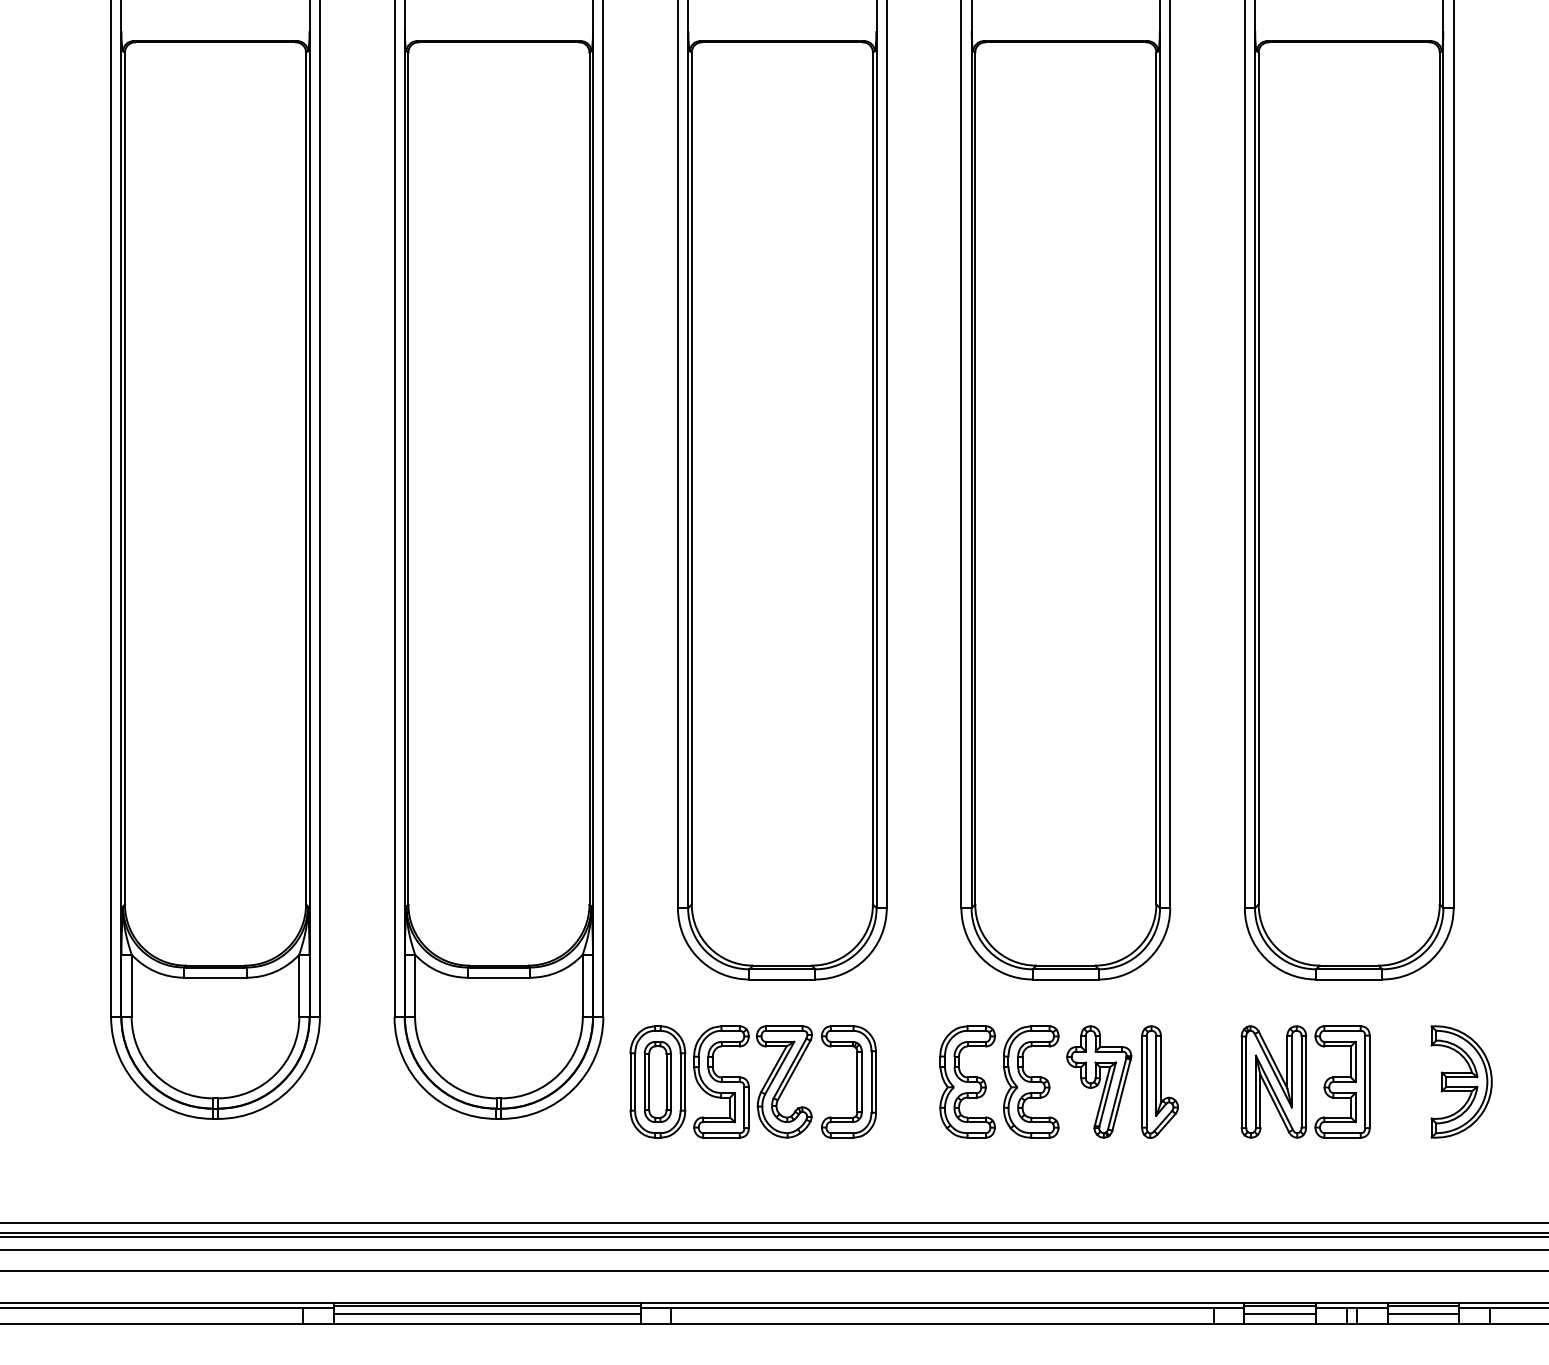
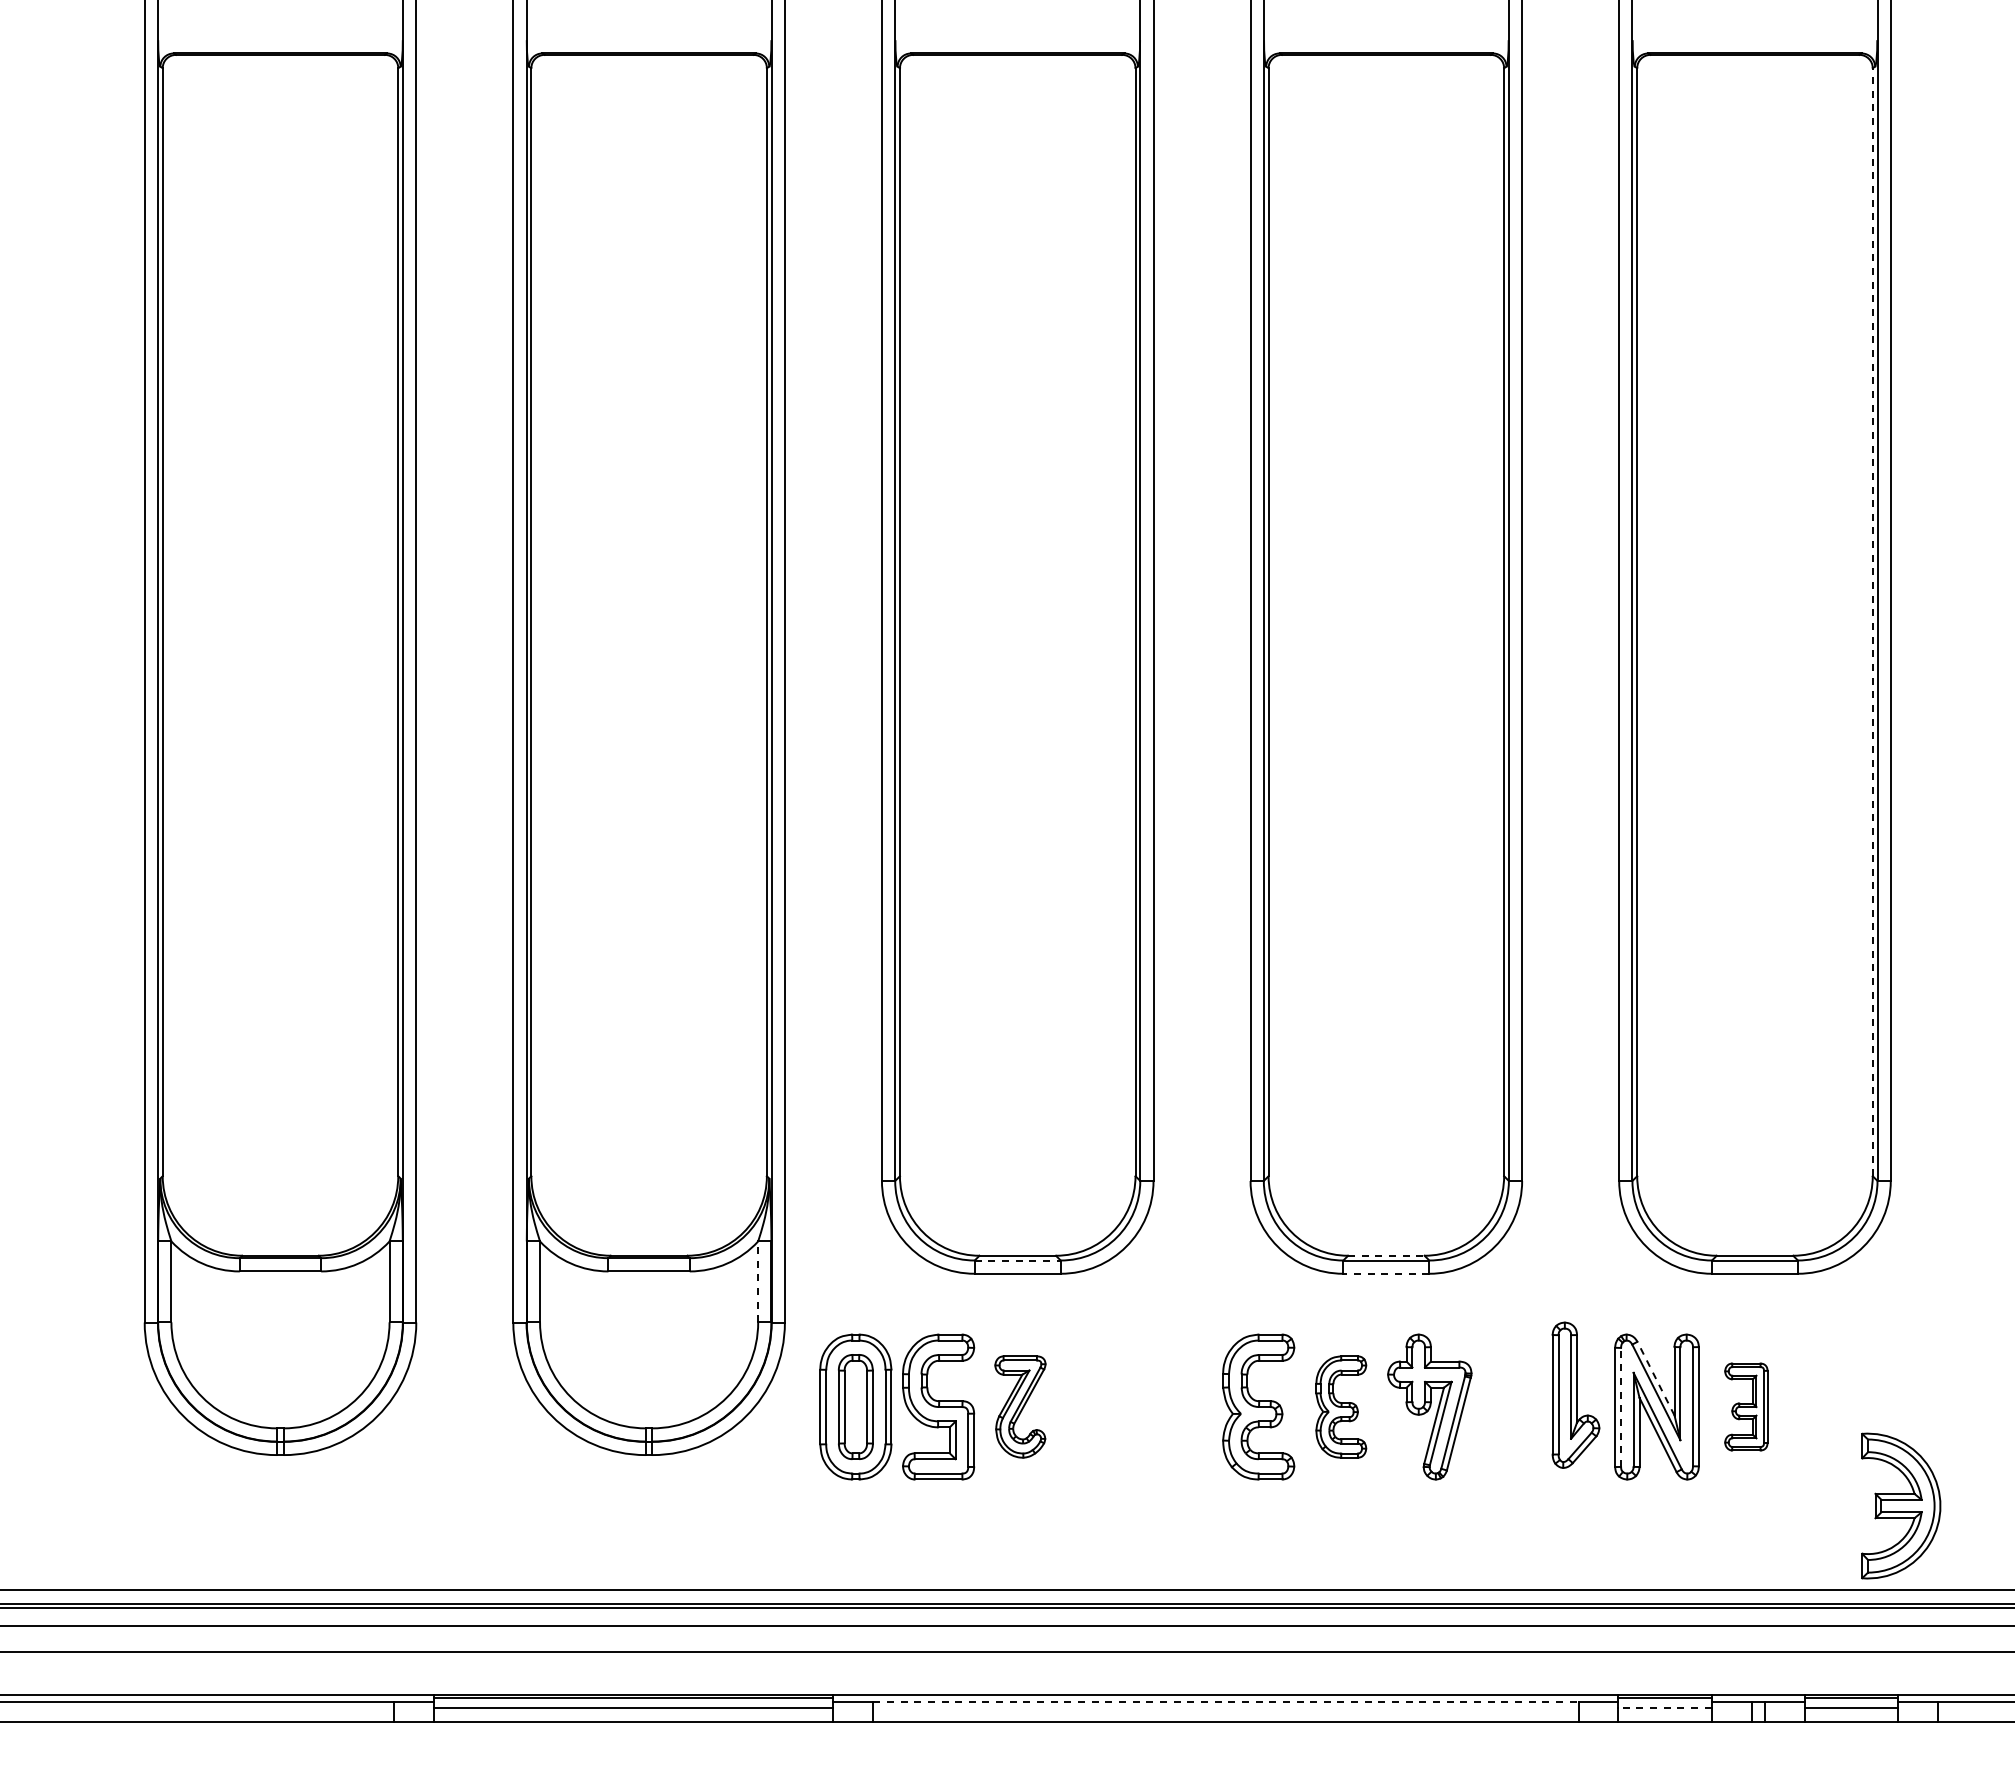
line: (1439, 477) -> (1872, 621), solid -> dashed
line: (1065, 965) -> (1386, 1255), solid -> dashed
line: (782, 969) -> (1017, 1260), solid -> dashed
line: (1065, 979) -> (1386, 1273), solid -> dashed
line: (583, 985) -> (758, 1281), solid -> dashed
line: (1272, 1060) -> (1655, 1378), solid -> dashed
part: (784, 1081) -> (1020, 1406), size x0.7
part: (856, 1081) -> (1114, 1406), removed
part: (1030, 1081) -> (1340, 1406), size x0.7
part: (1159, 1081) -> (1575, 1394), moved
line: (1246, 1081) -> (1621, 1406), solid -> dashed
part: (1342, 1081) -> (1746, 1406), size x0.6
part: (1461, 1081) -> (1901, 1505), moved
line: (942, 1308) -> (1225, 1701), solid -> dashed
line: (1280, 1313) -> (1665, 1708), solid -> dashed

